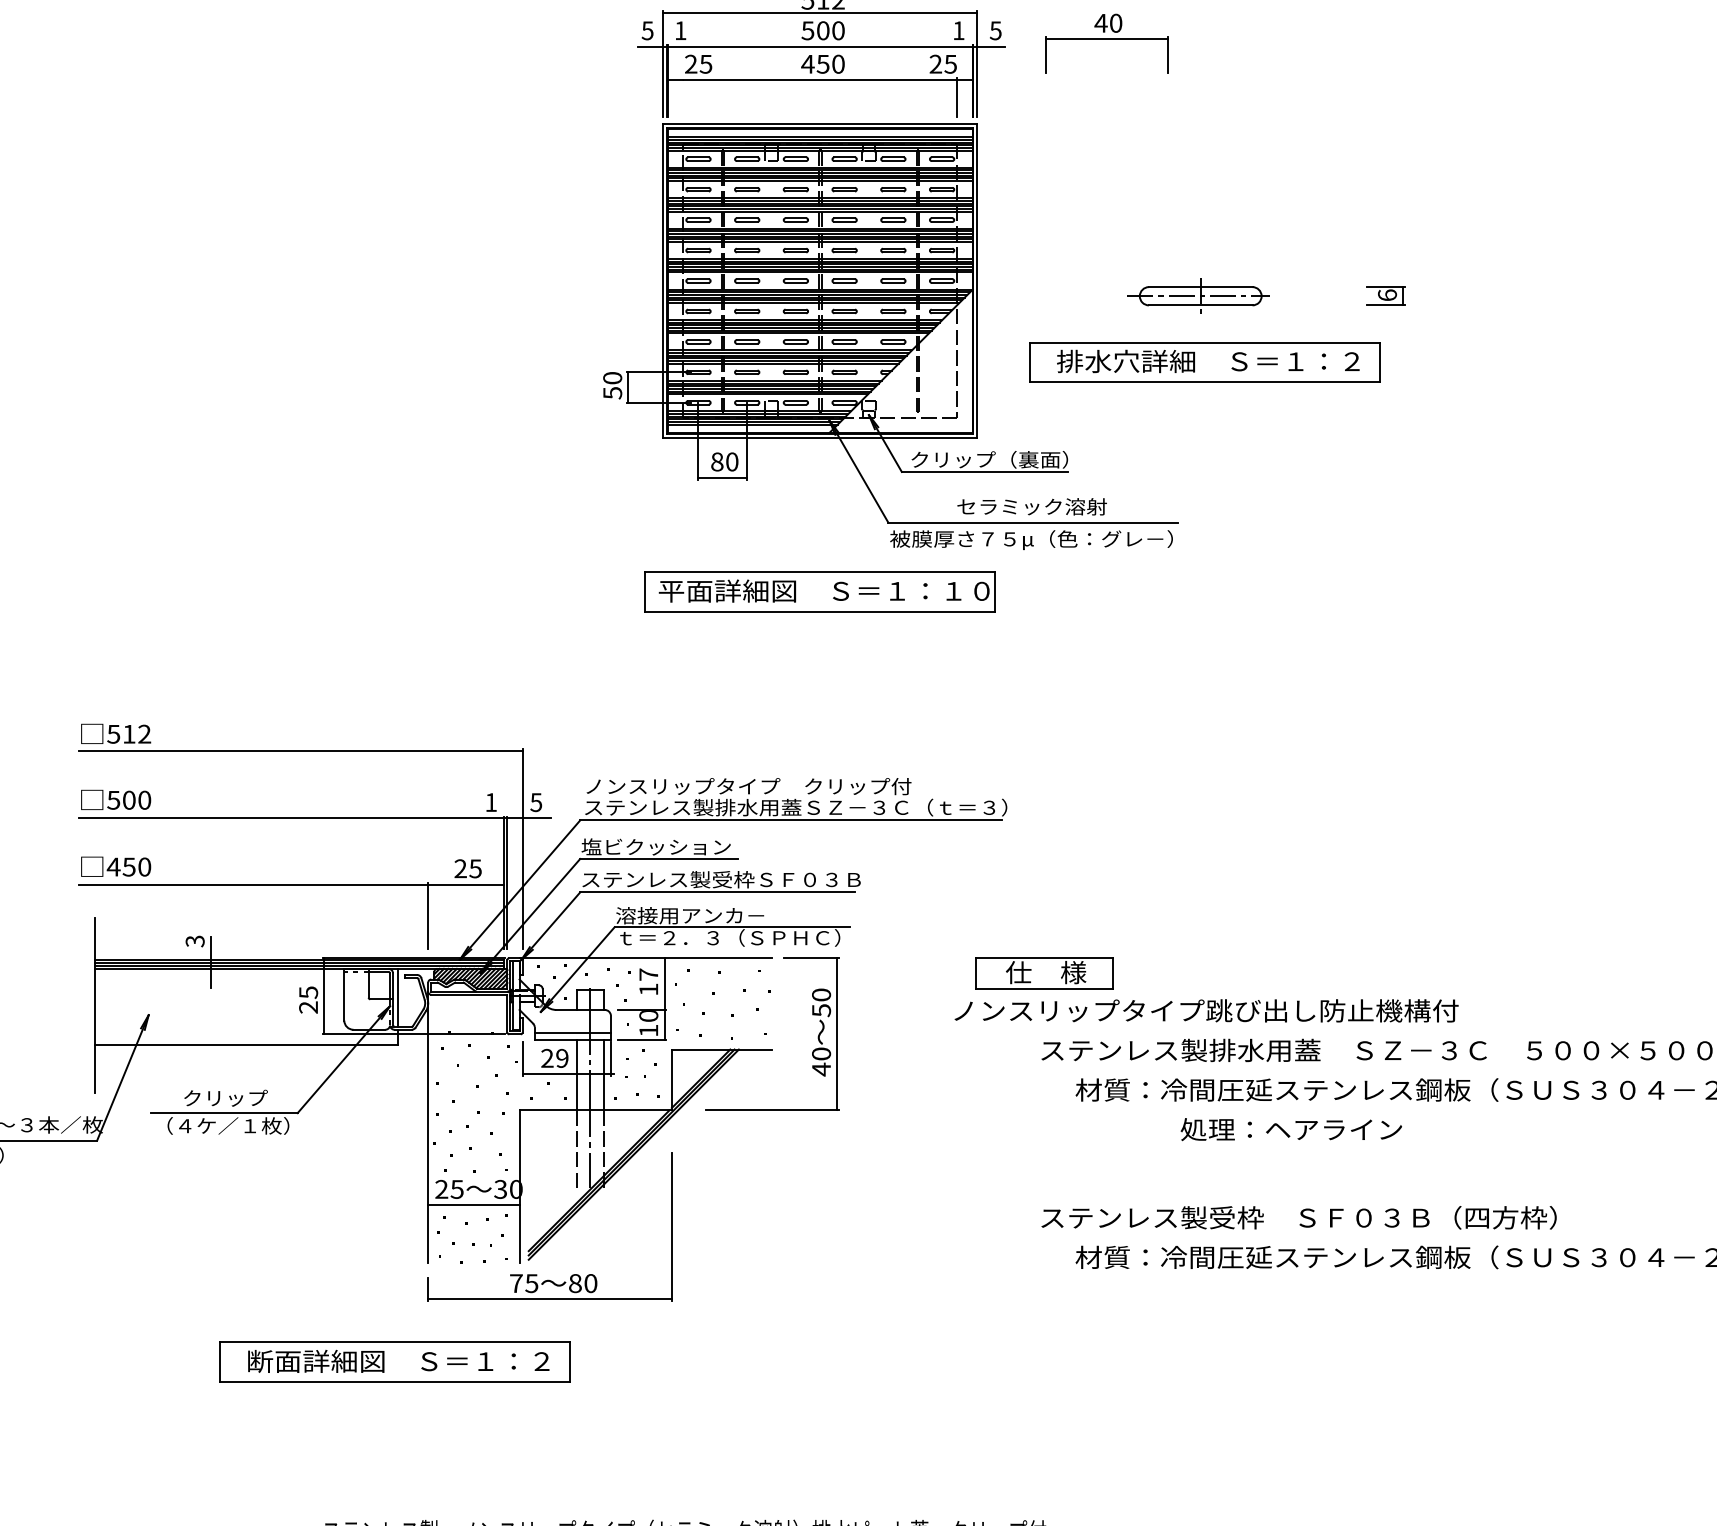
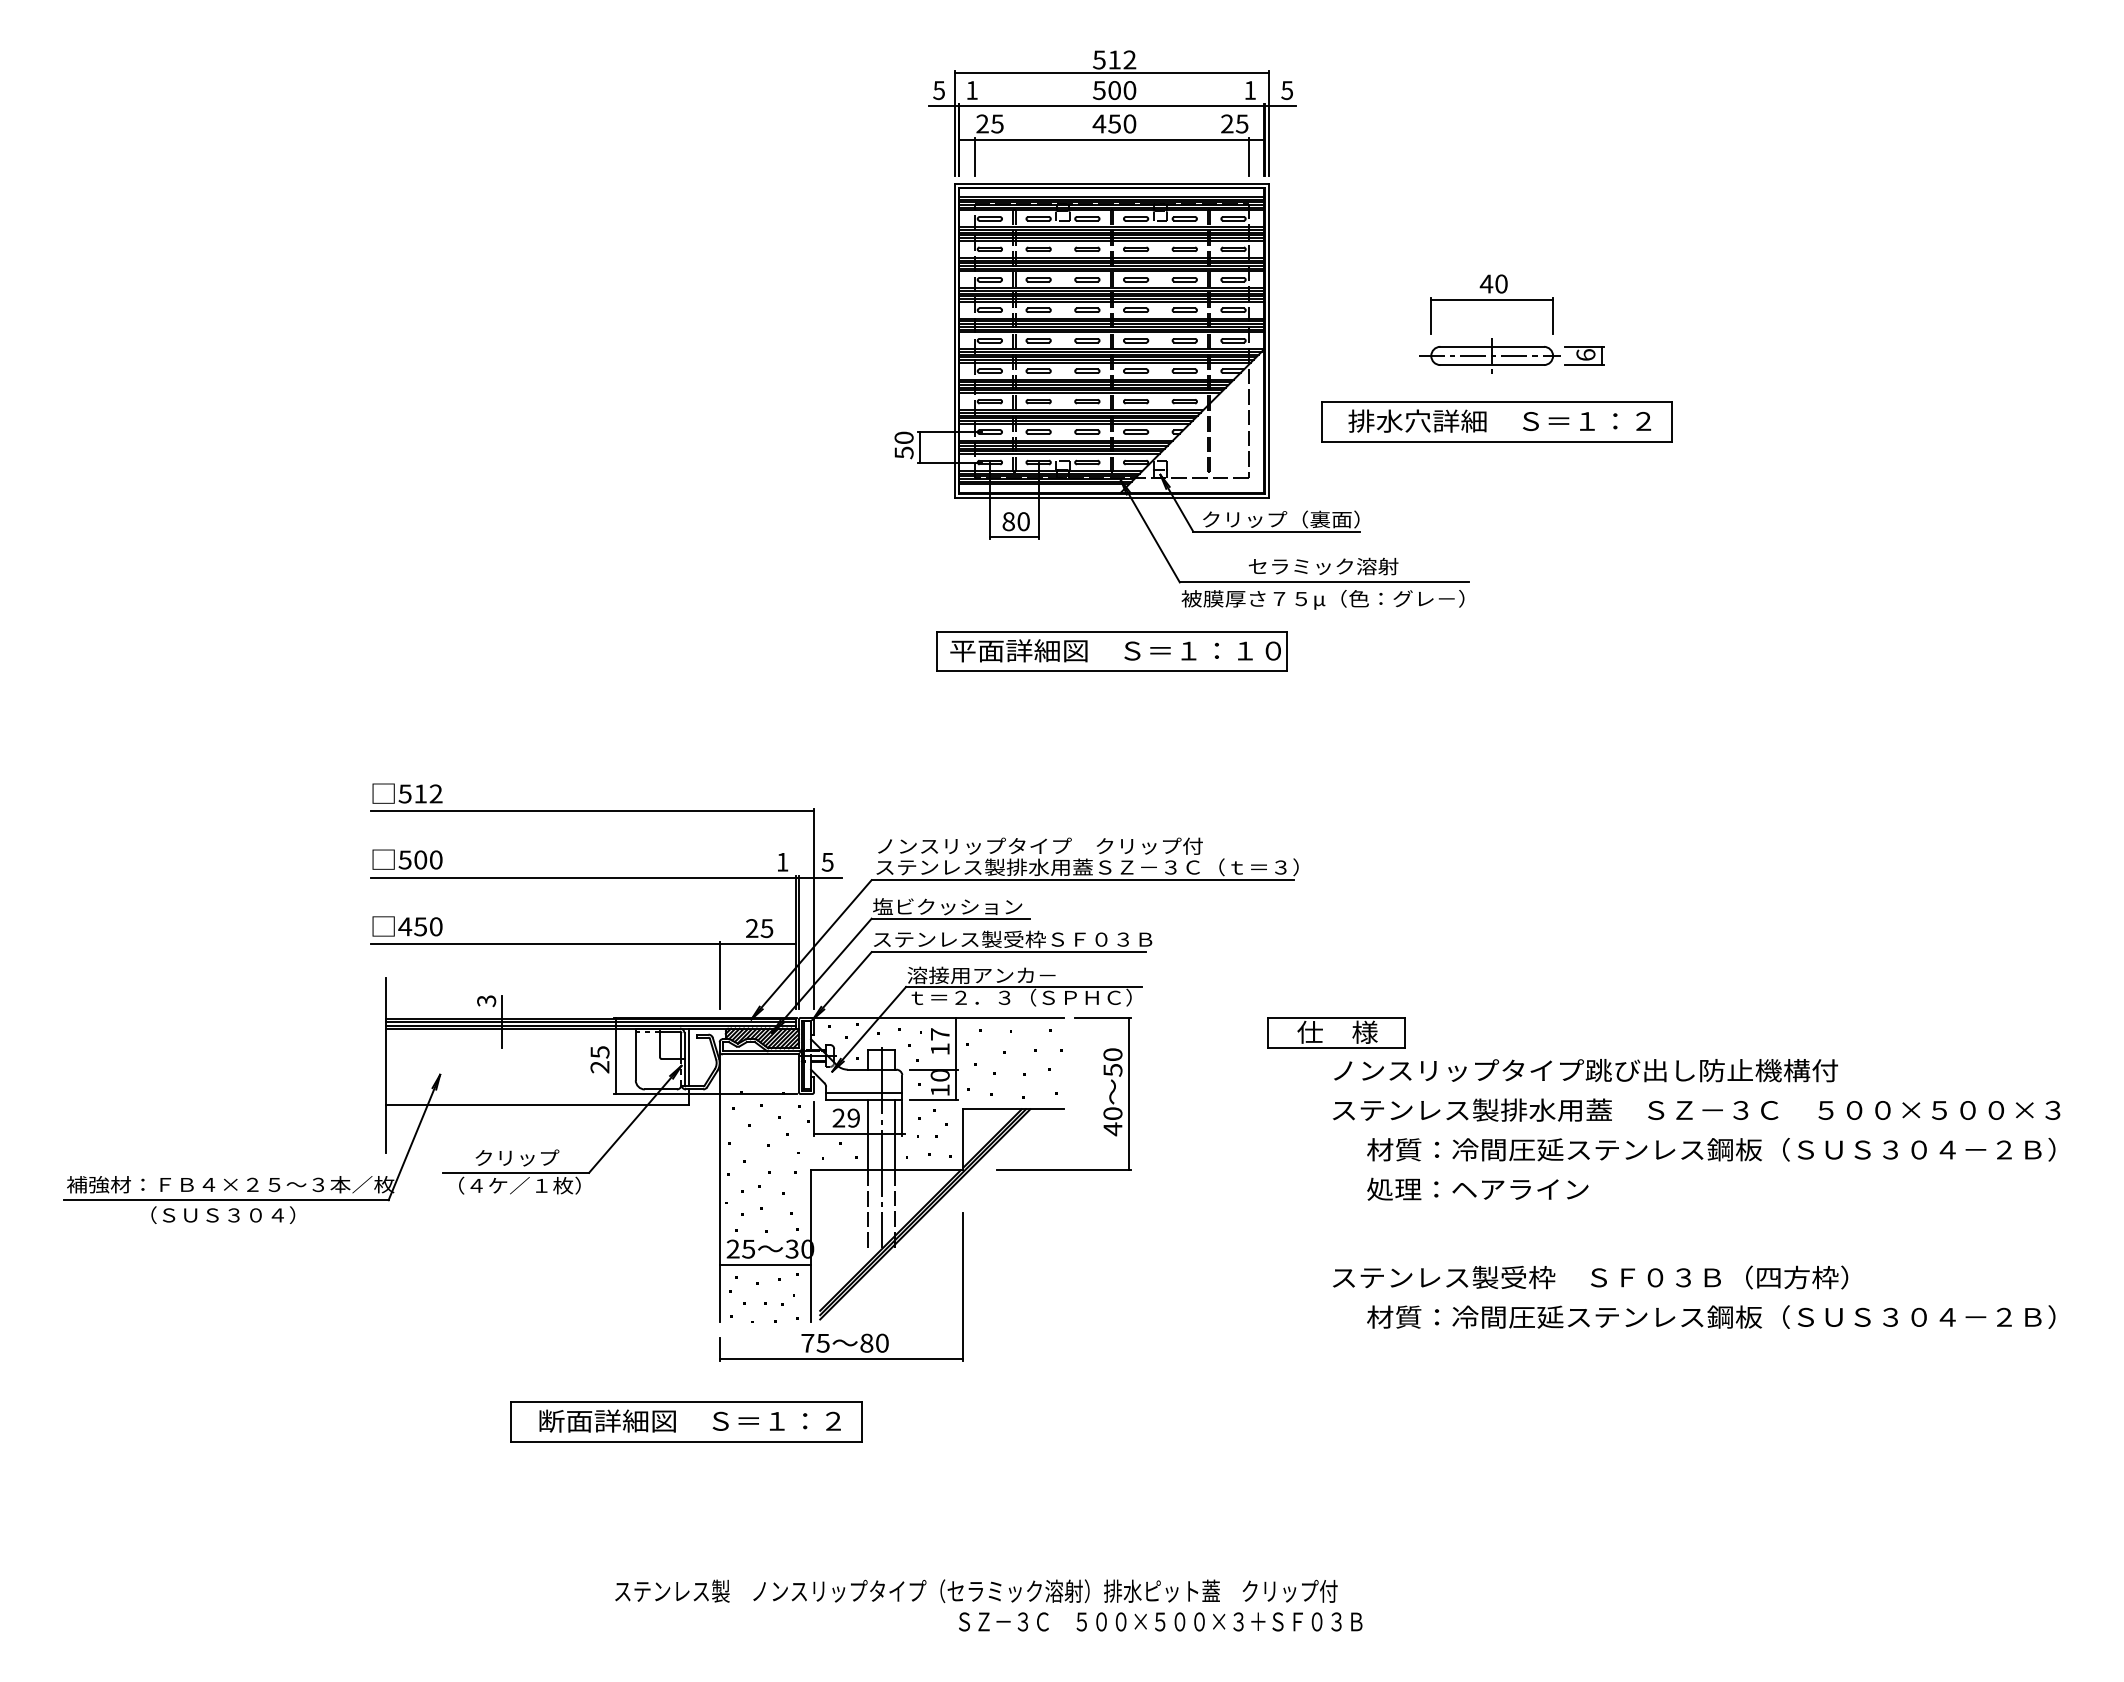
part: (1106, 43) -> (1491, 304), moved
line: (683, 96) -> (974, 156), added
part: (1386, 295) -> (1584, 355), moved
text: (1207, 1010) -> (1586, 1070), moved
text: (1291, 1128) -> (1477, 1188), moved

